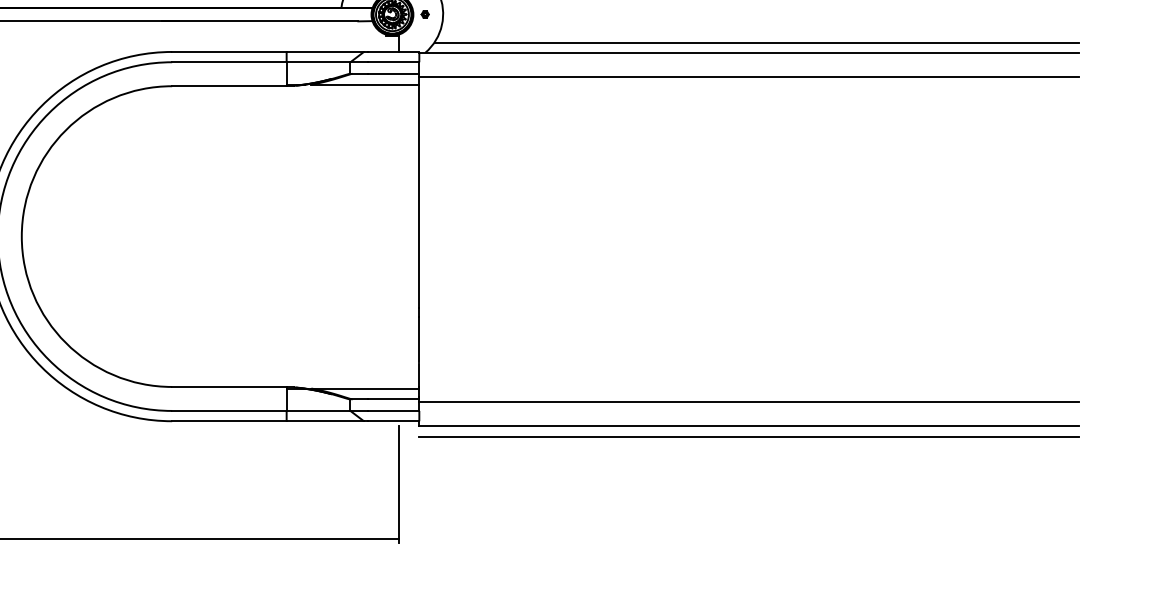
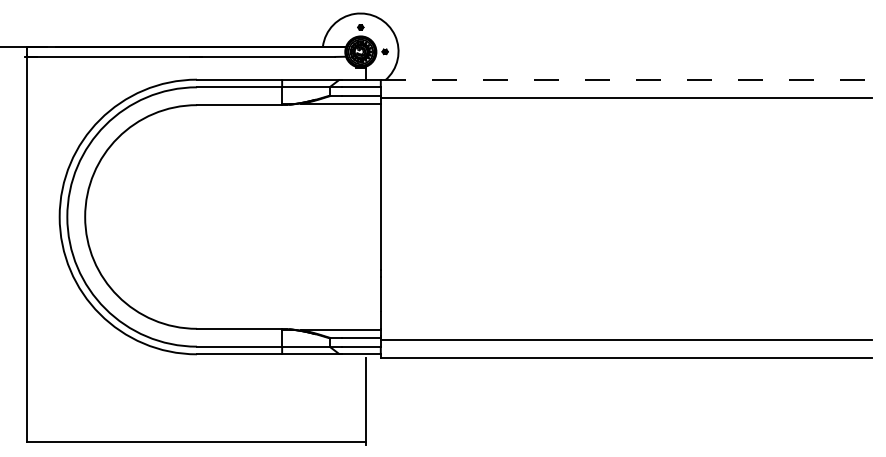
line: (756, 42) -> (631, 72), removed
line: (749, 53) -> (626, 80), solid -> dashed
line: (748, 436) -> (625, 365), removed

